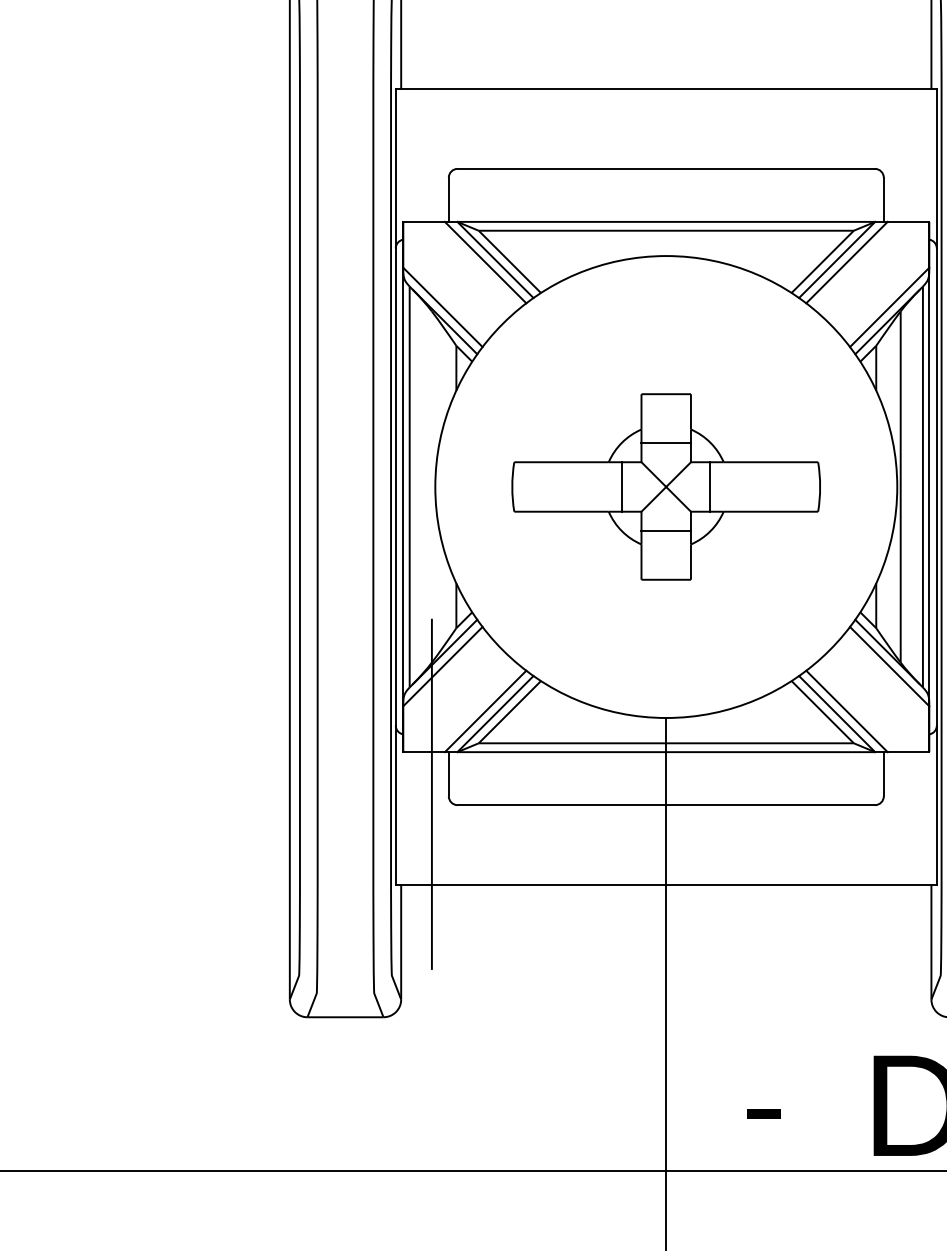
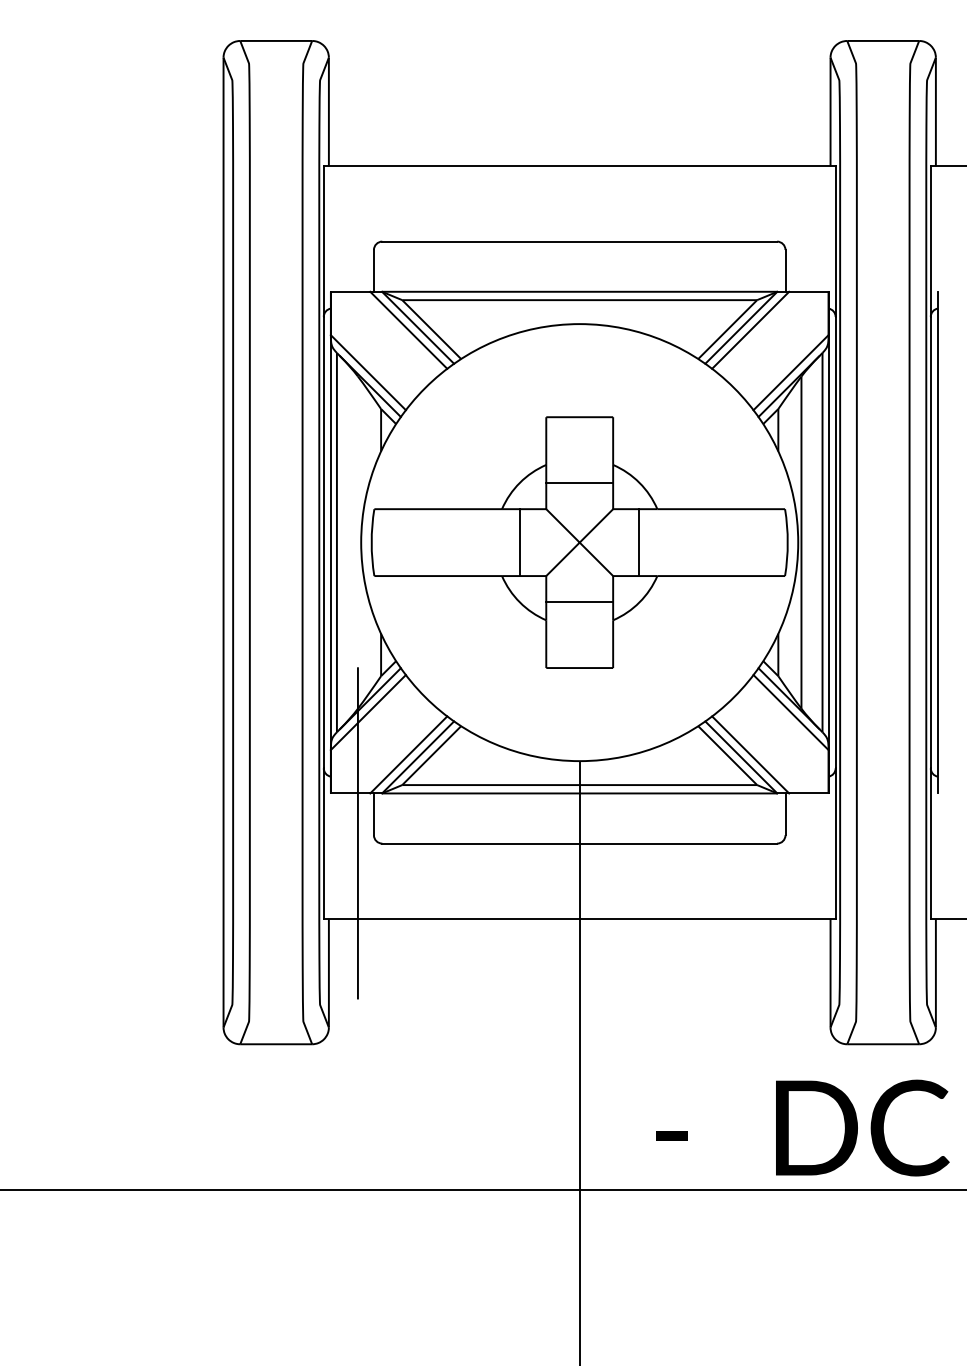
part: (666, 486) -> (579, 542), size x1.43

